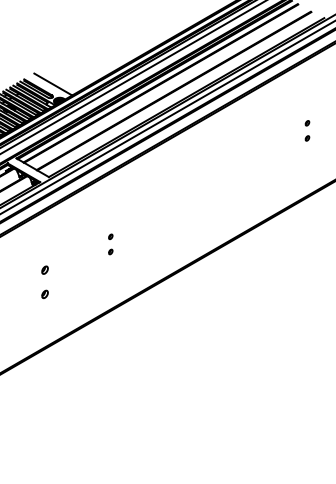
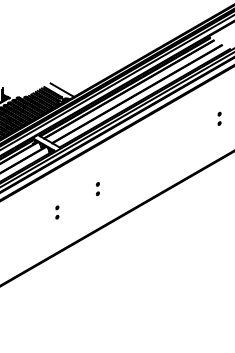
part: (45, 282) -> (57, 212), size x0.62

